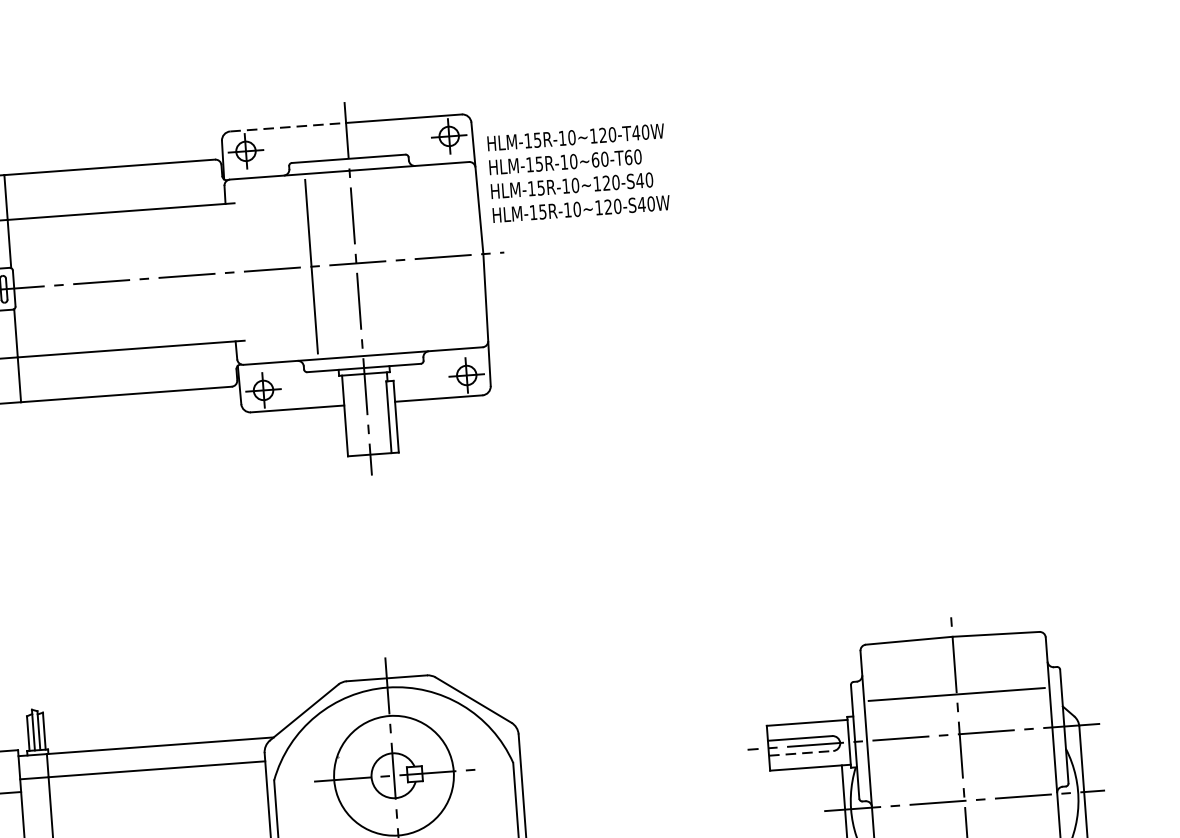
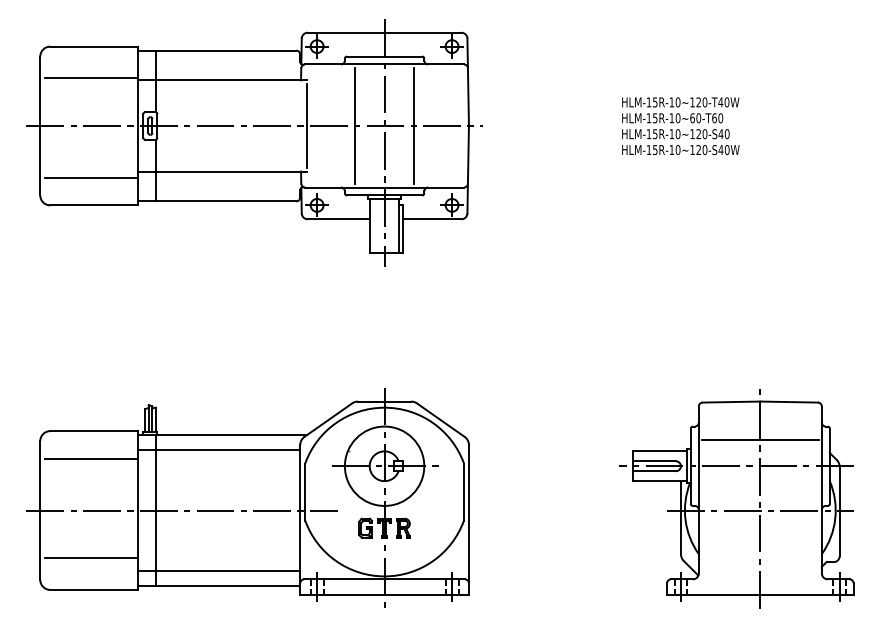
line: (288, 126) -> (346, 32), dashed -> solid
text: (578, 173) -> (680, 126), moved
line: (401, 259) -> (414, 125), added
line: (240, 271) -> (307, 125), added
line: (802, 753) -> (655, 471), dashed -> solid

